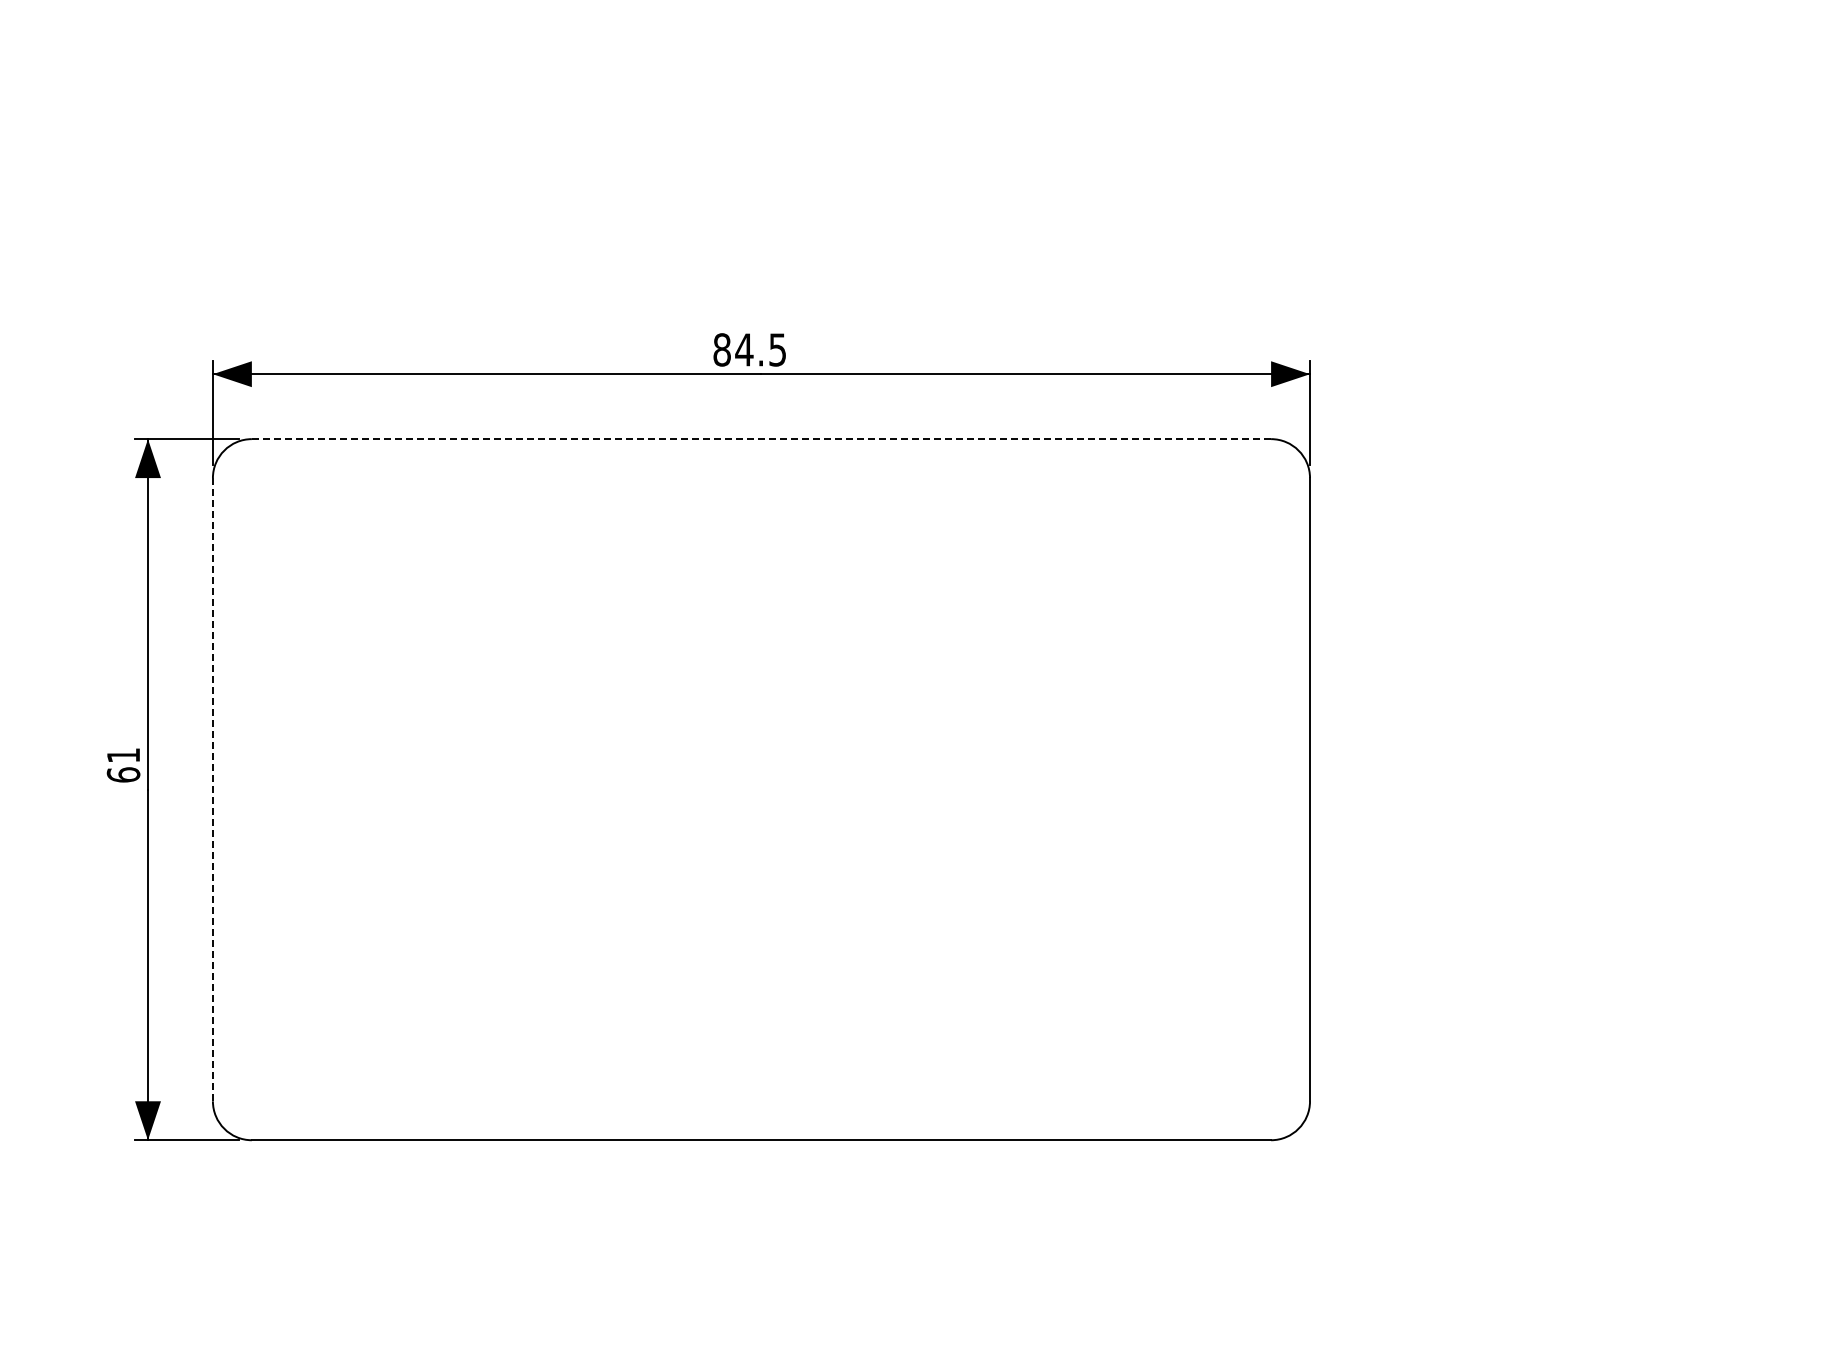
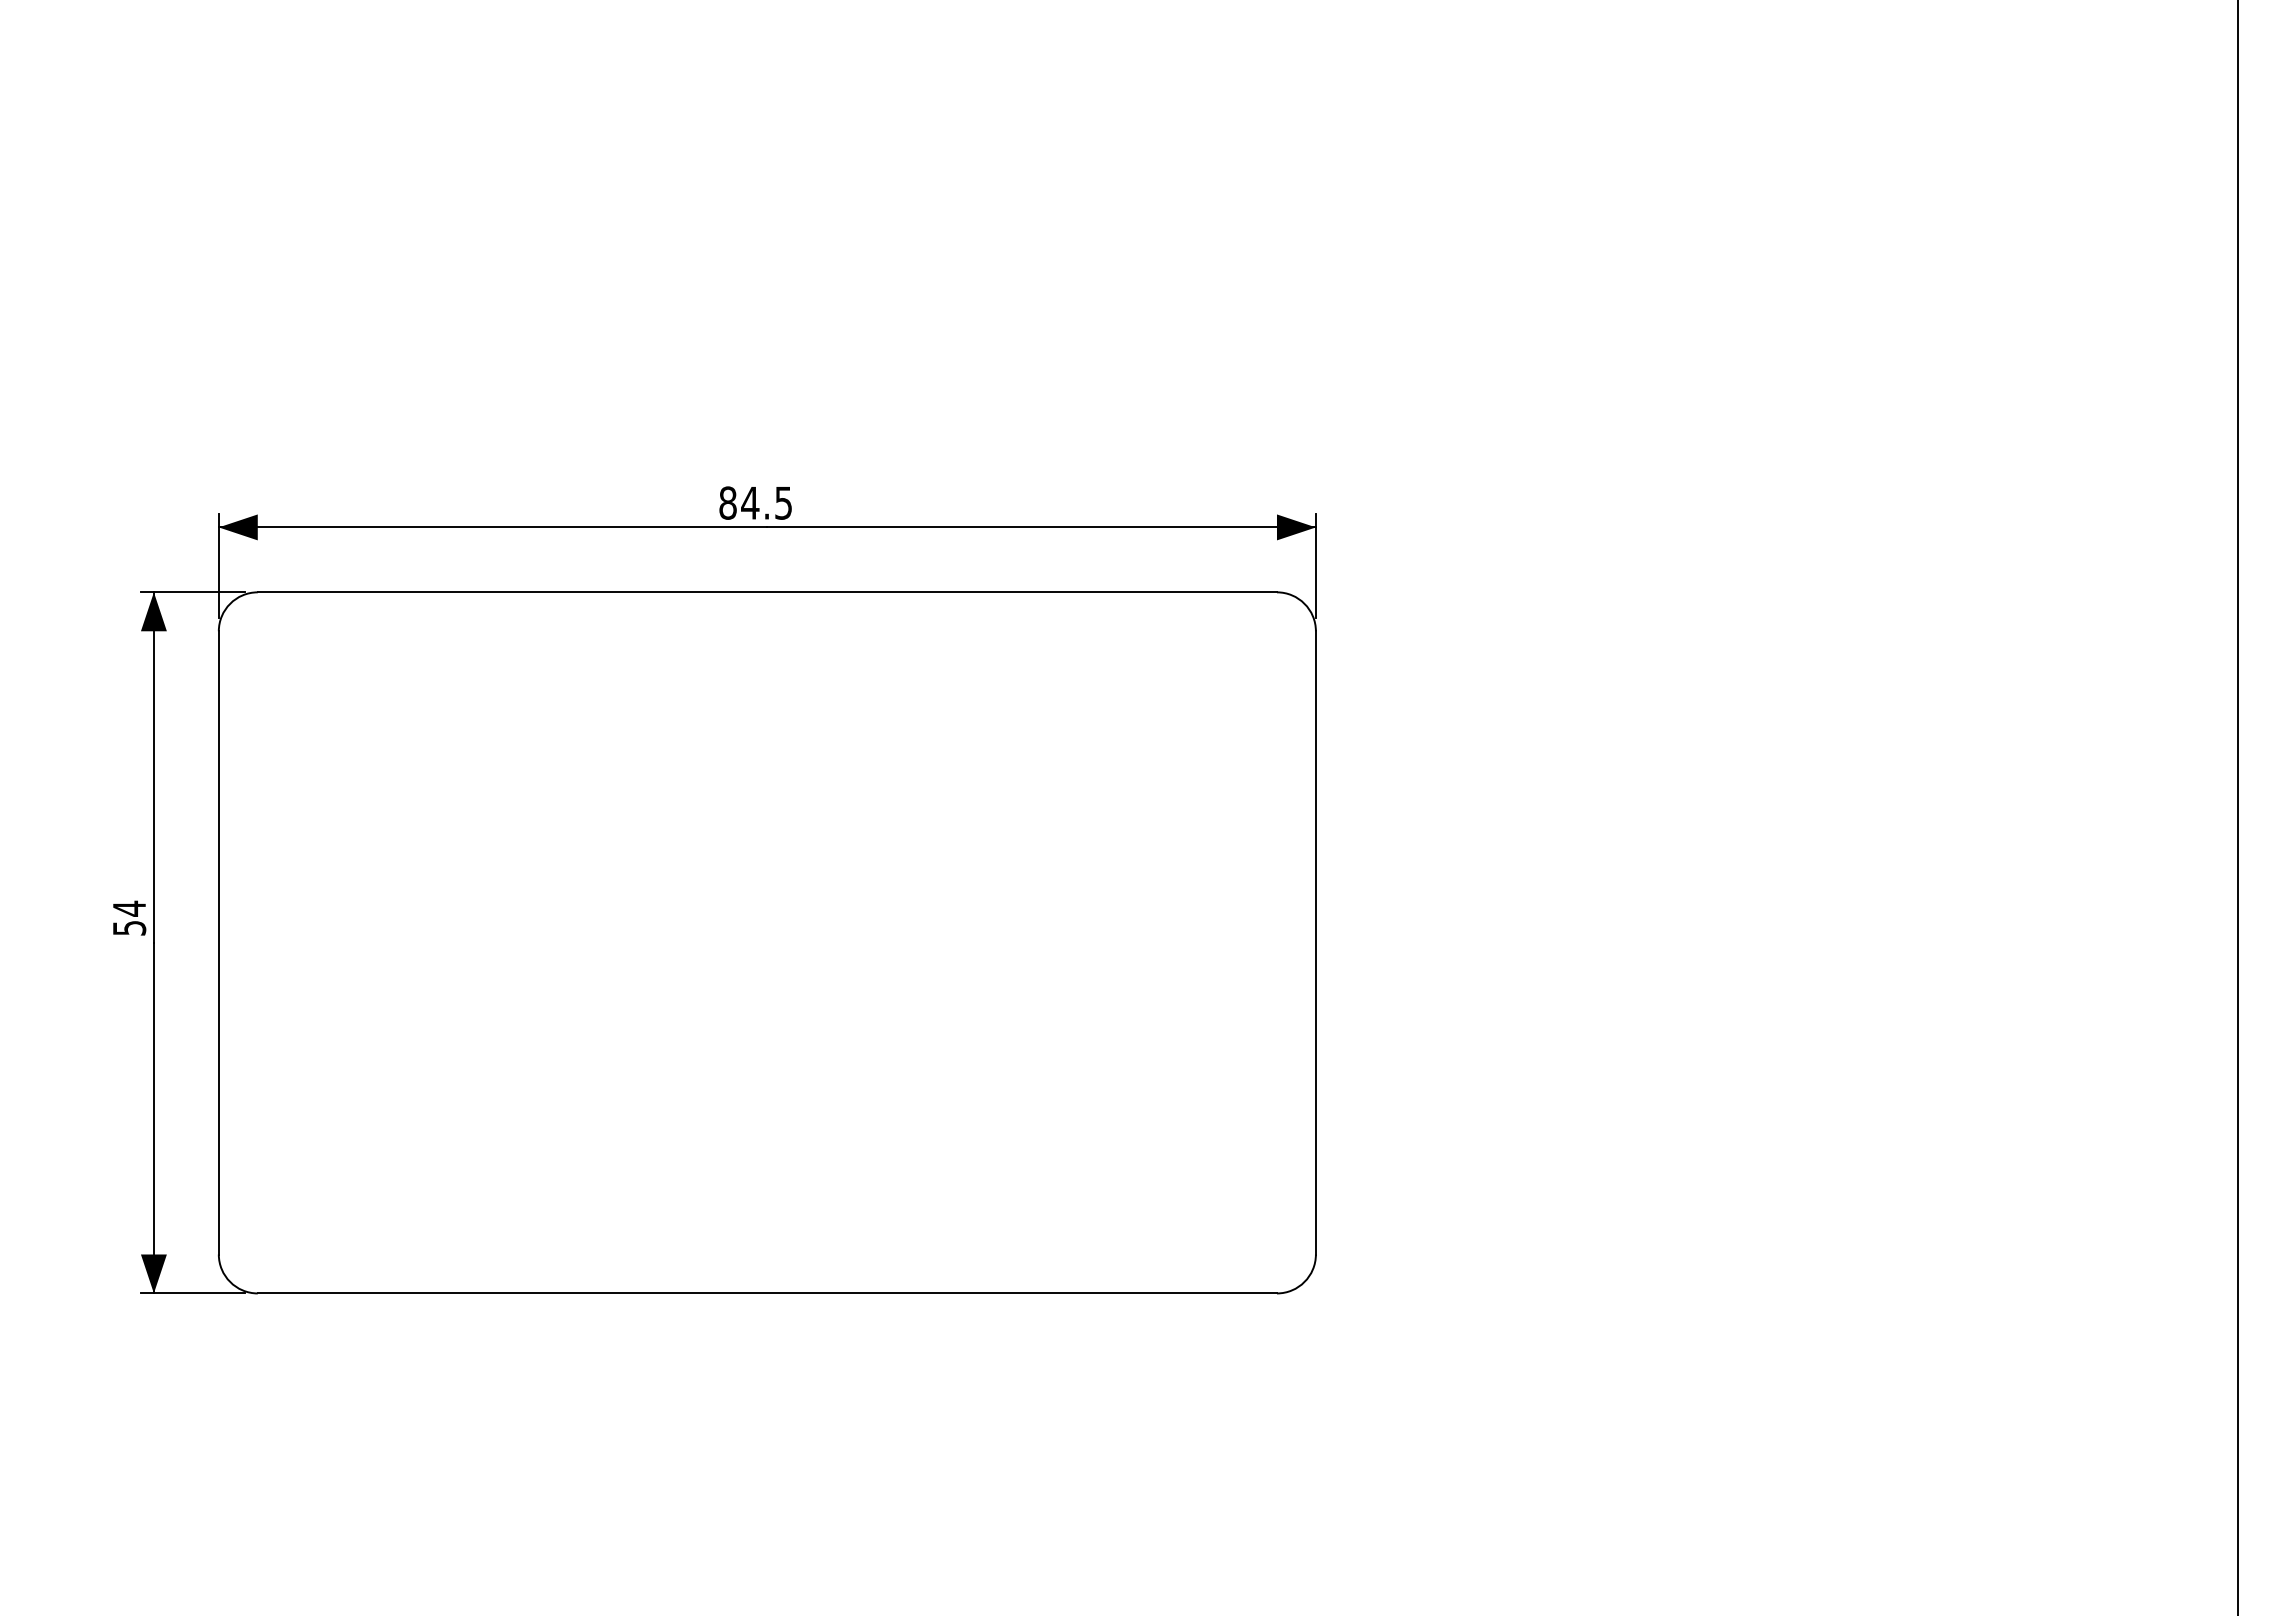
line: (761, 439) -> (767, 592), dashed -> solid
text: (123, 764) -> (129, 917), 61 -> 54
line: (212, 789) -> (218, 942), dashed -> solid

